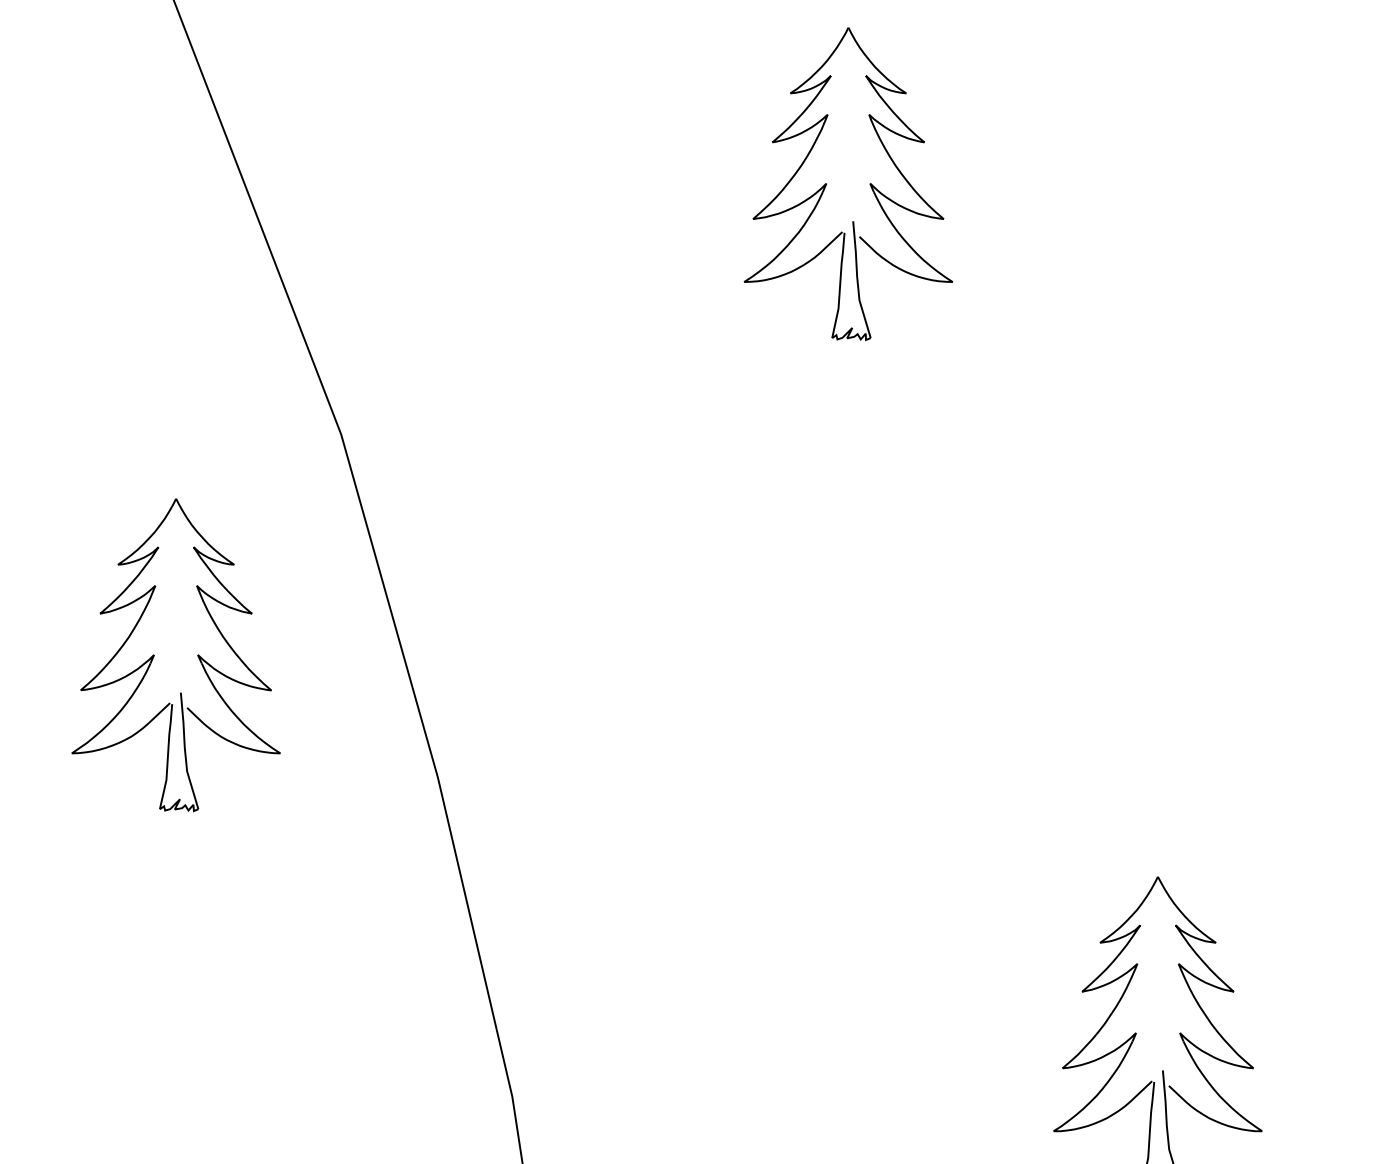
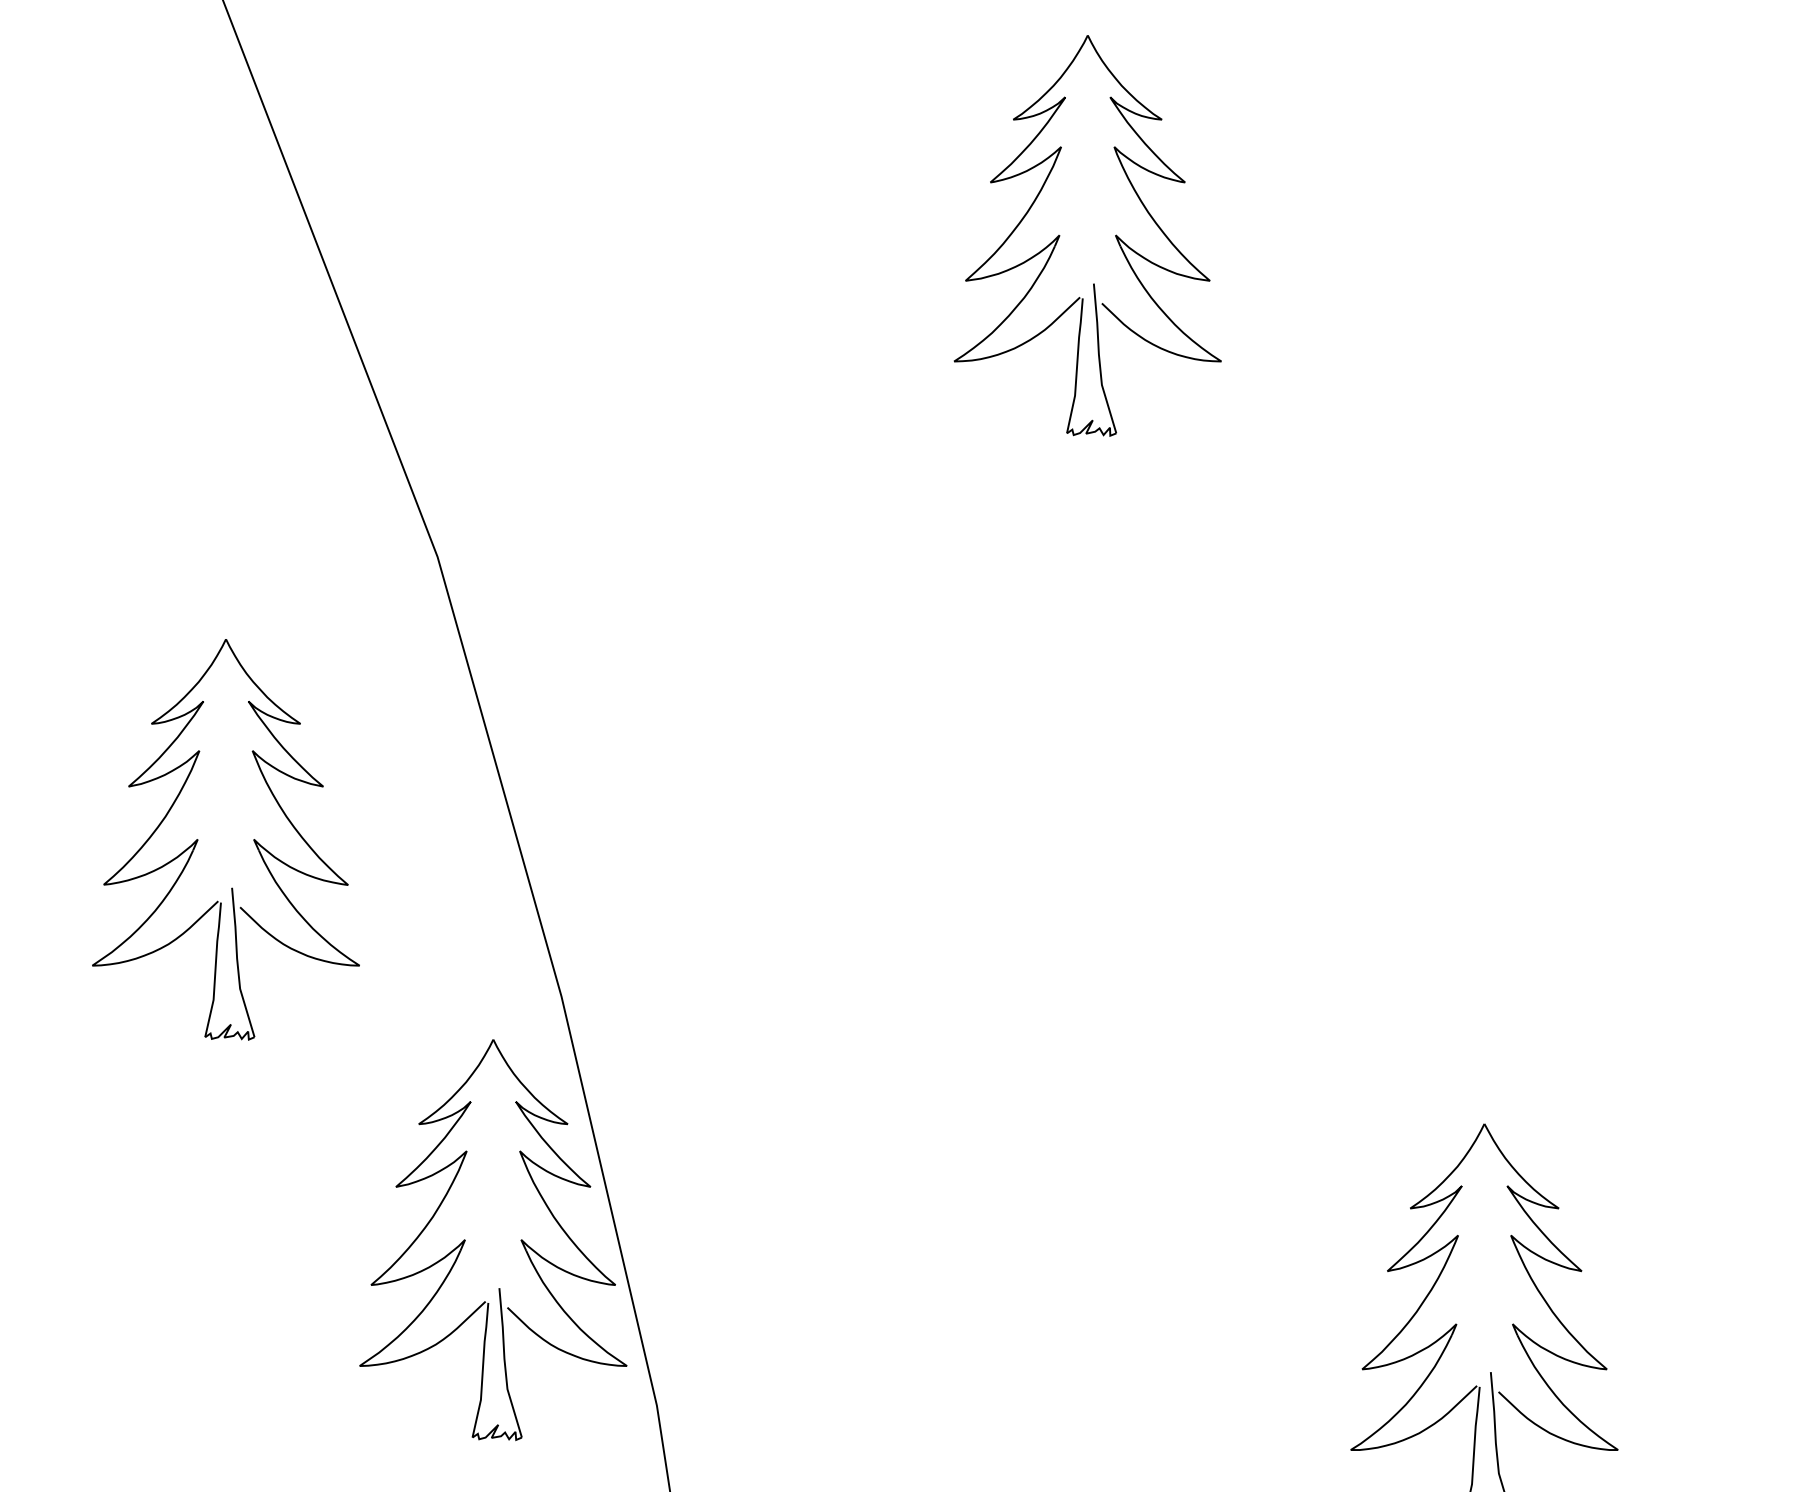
part: (363, 967) -> (466, 1240), added

